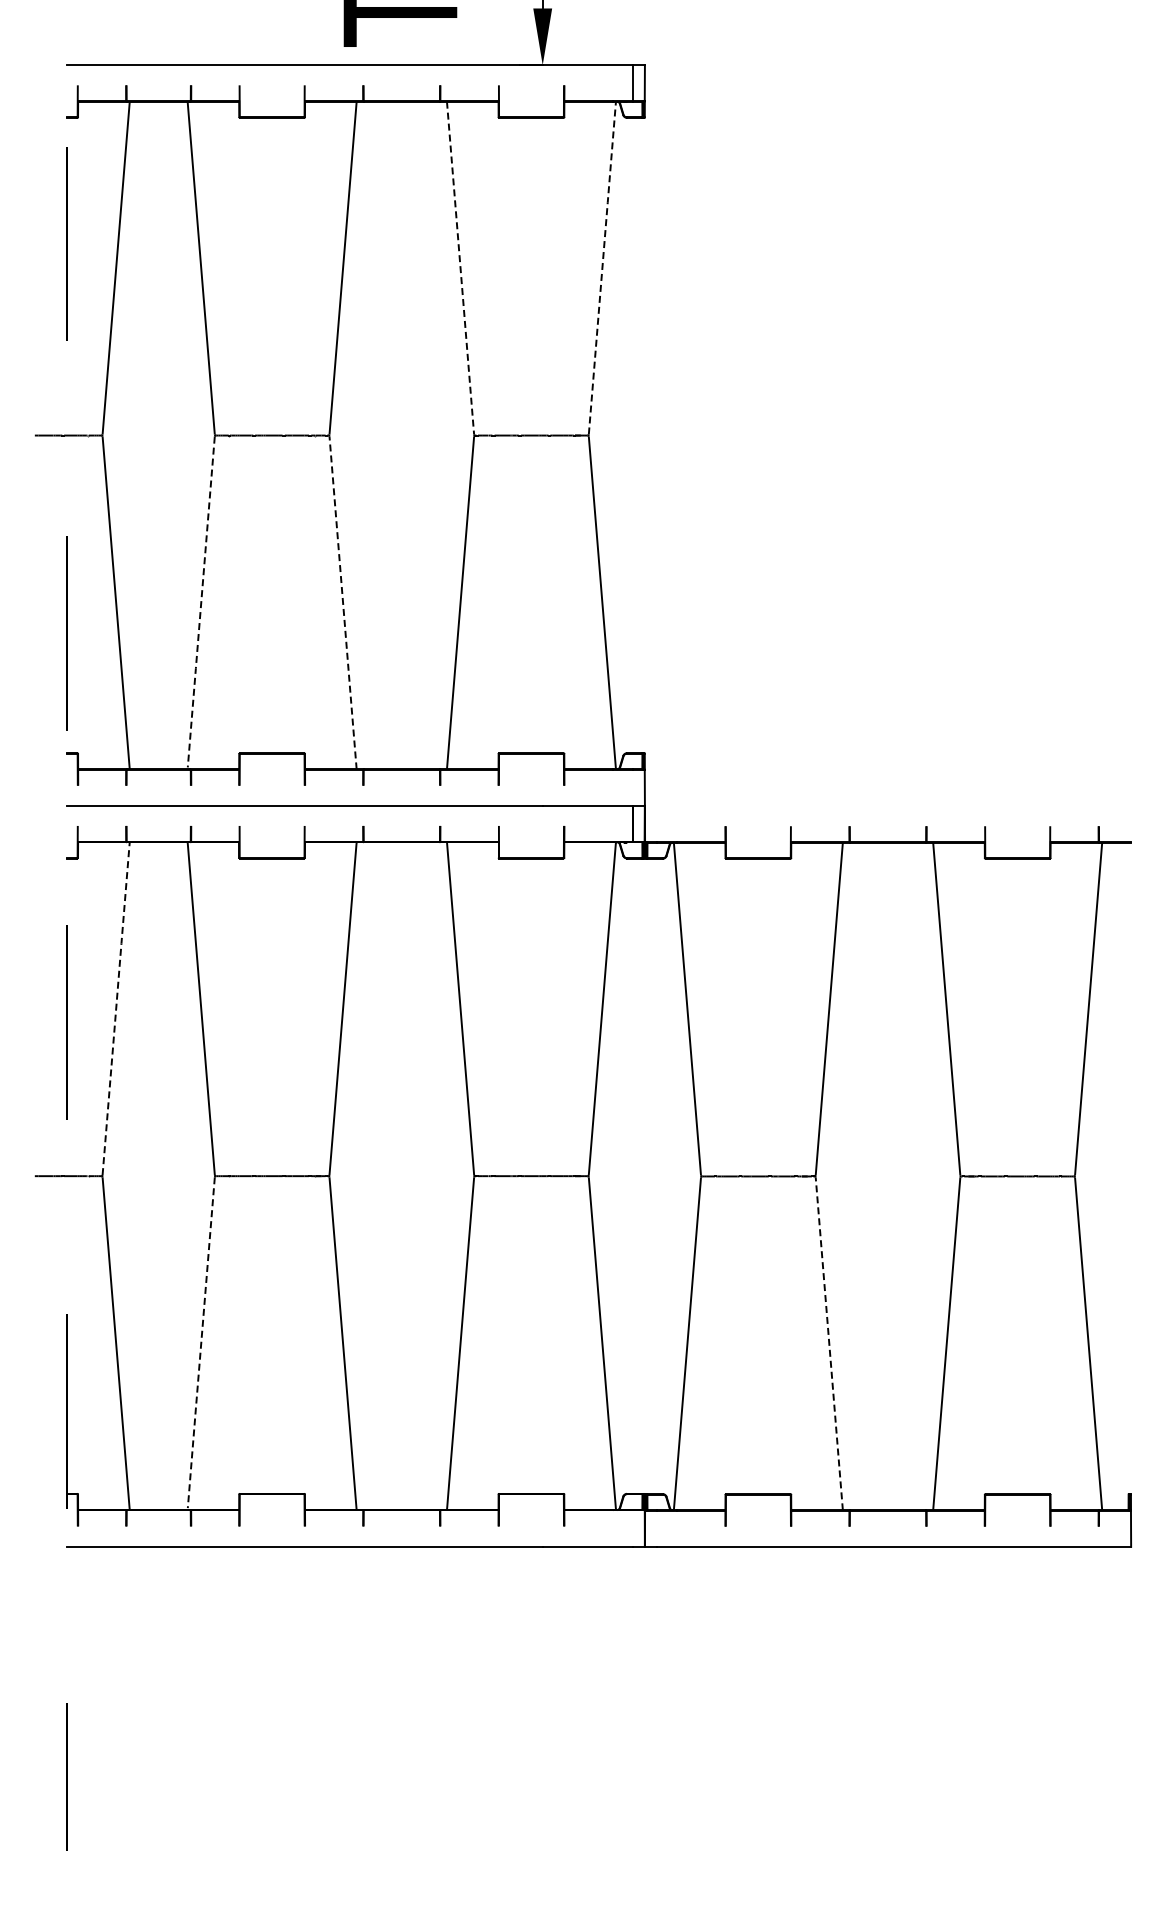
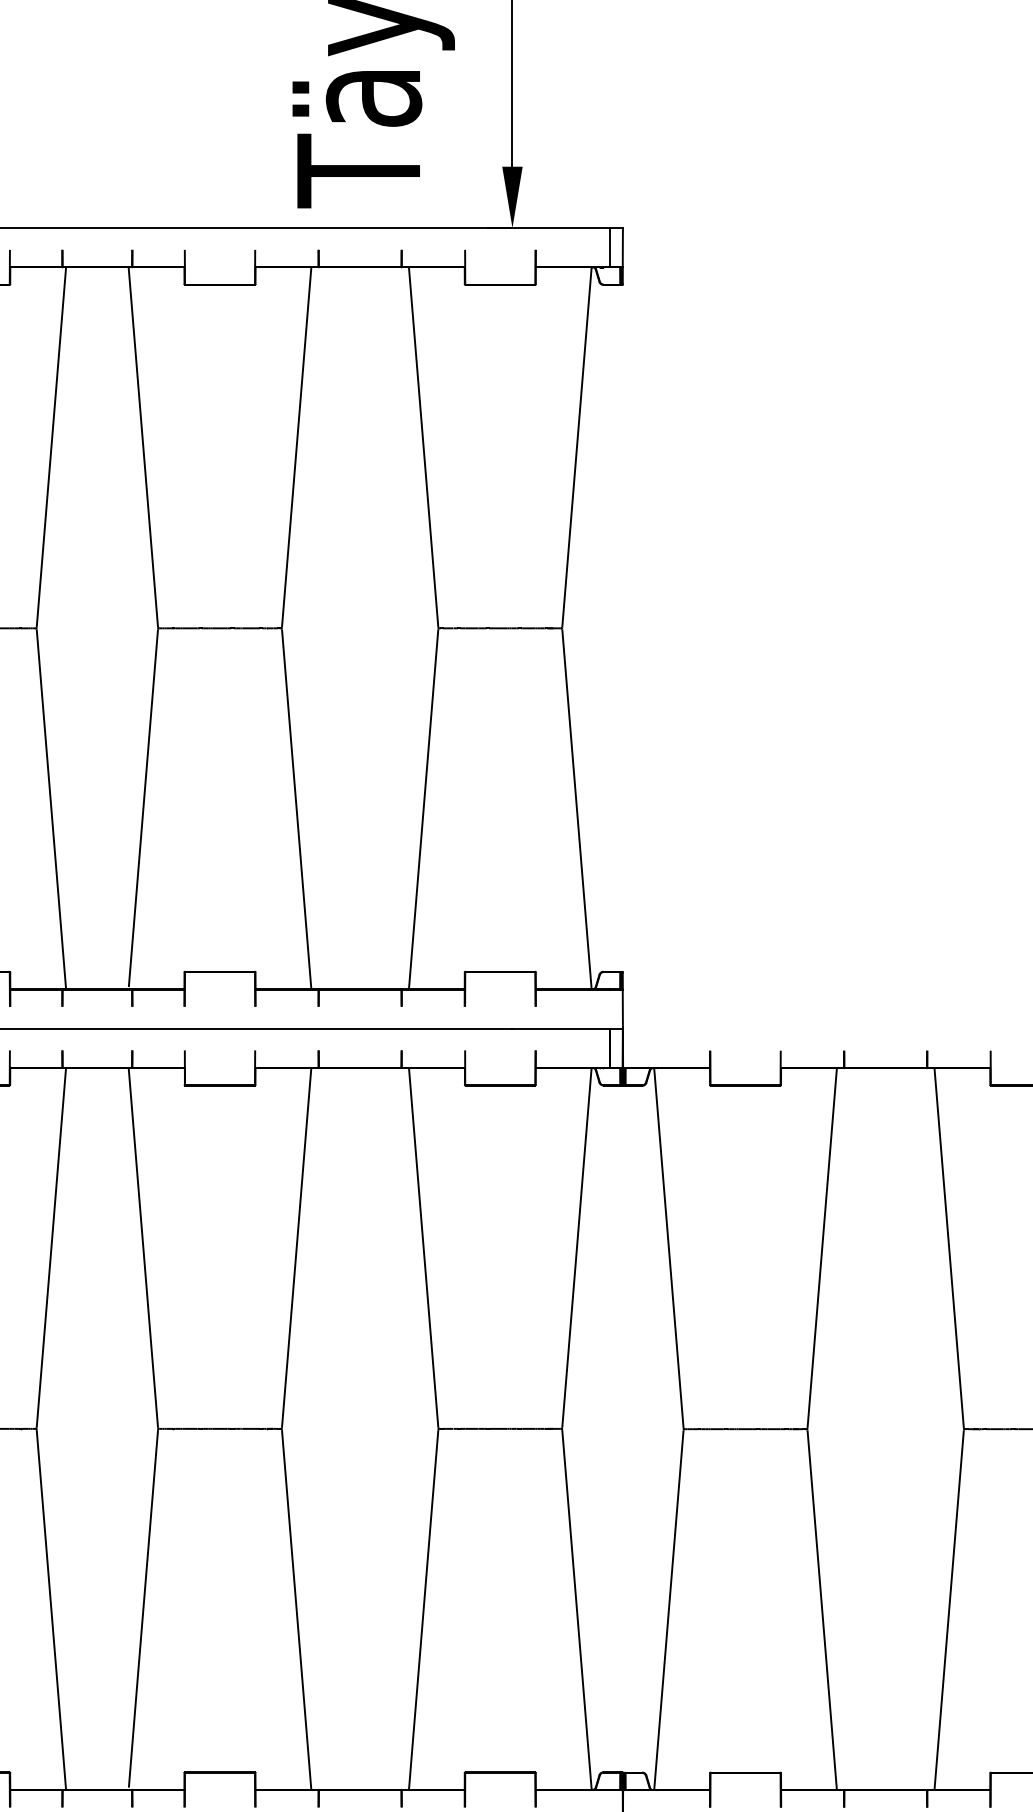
line: (460, 267) -> (423, 446), dashed -> solid
line: (602, 268) -> (577, 447), dashed -> solid
line: (201, 602) -> (143, 808), dashed -> solid
line: (343, 603) -> (297, 809), dashed -> solid
line: (116, 1008) -> (51, 1247), dashed -> solid
line: (201, 1342) -> (143, 1608), dashed -> solid
line: (829, 1344) -> (822, 1610), dashed -> solid

